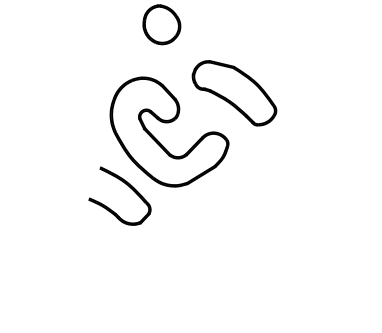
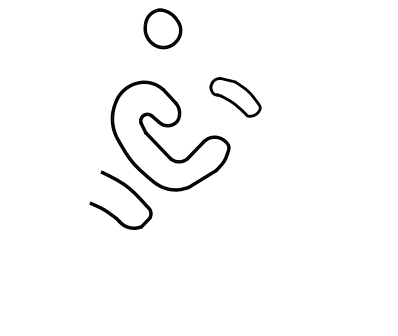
part: (234, 93) -> (235, 97), size x0.6

